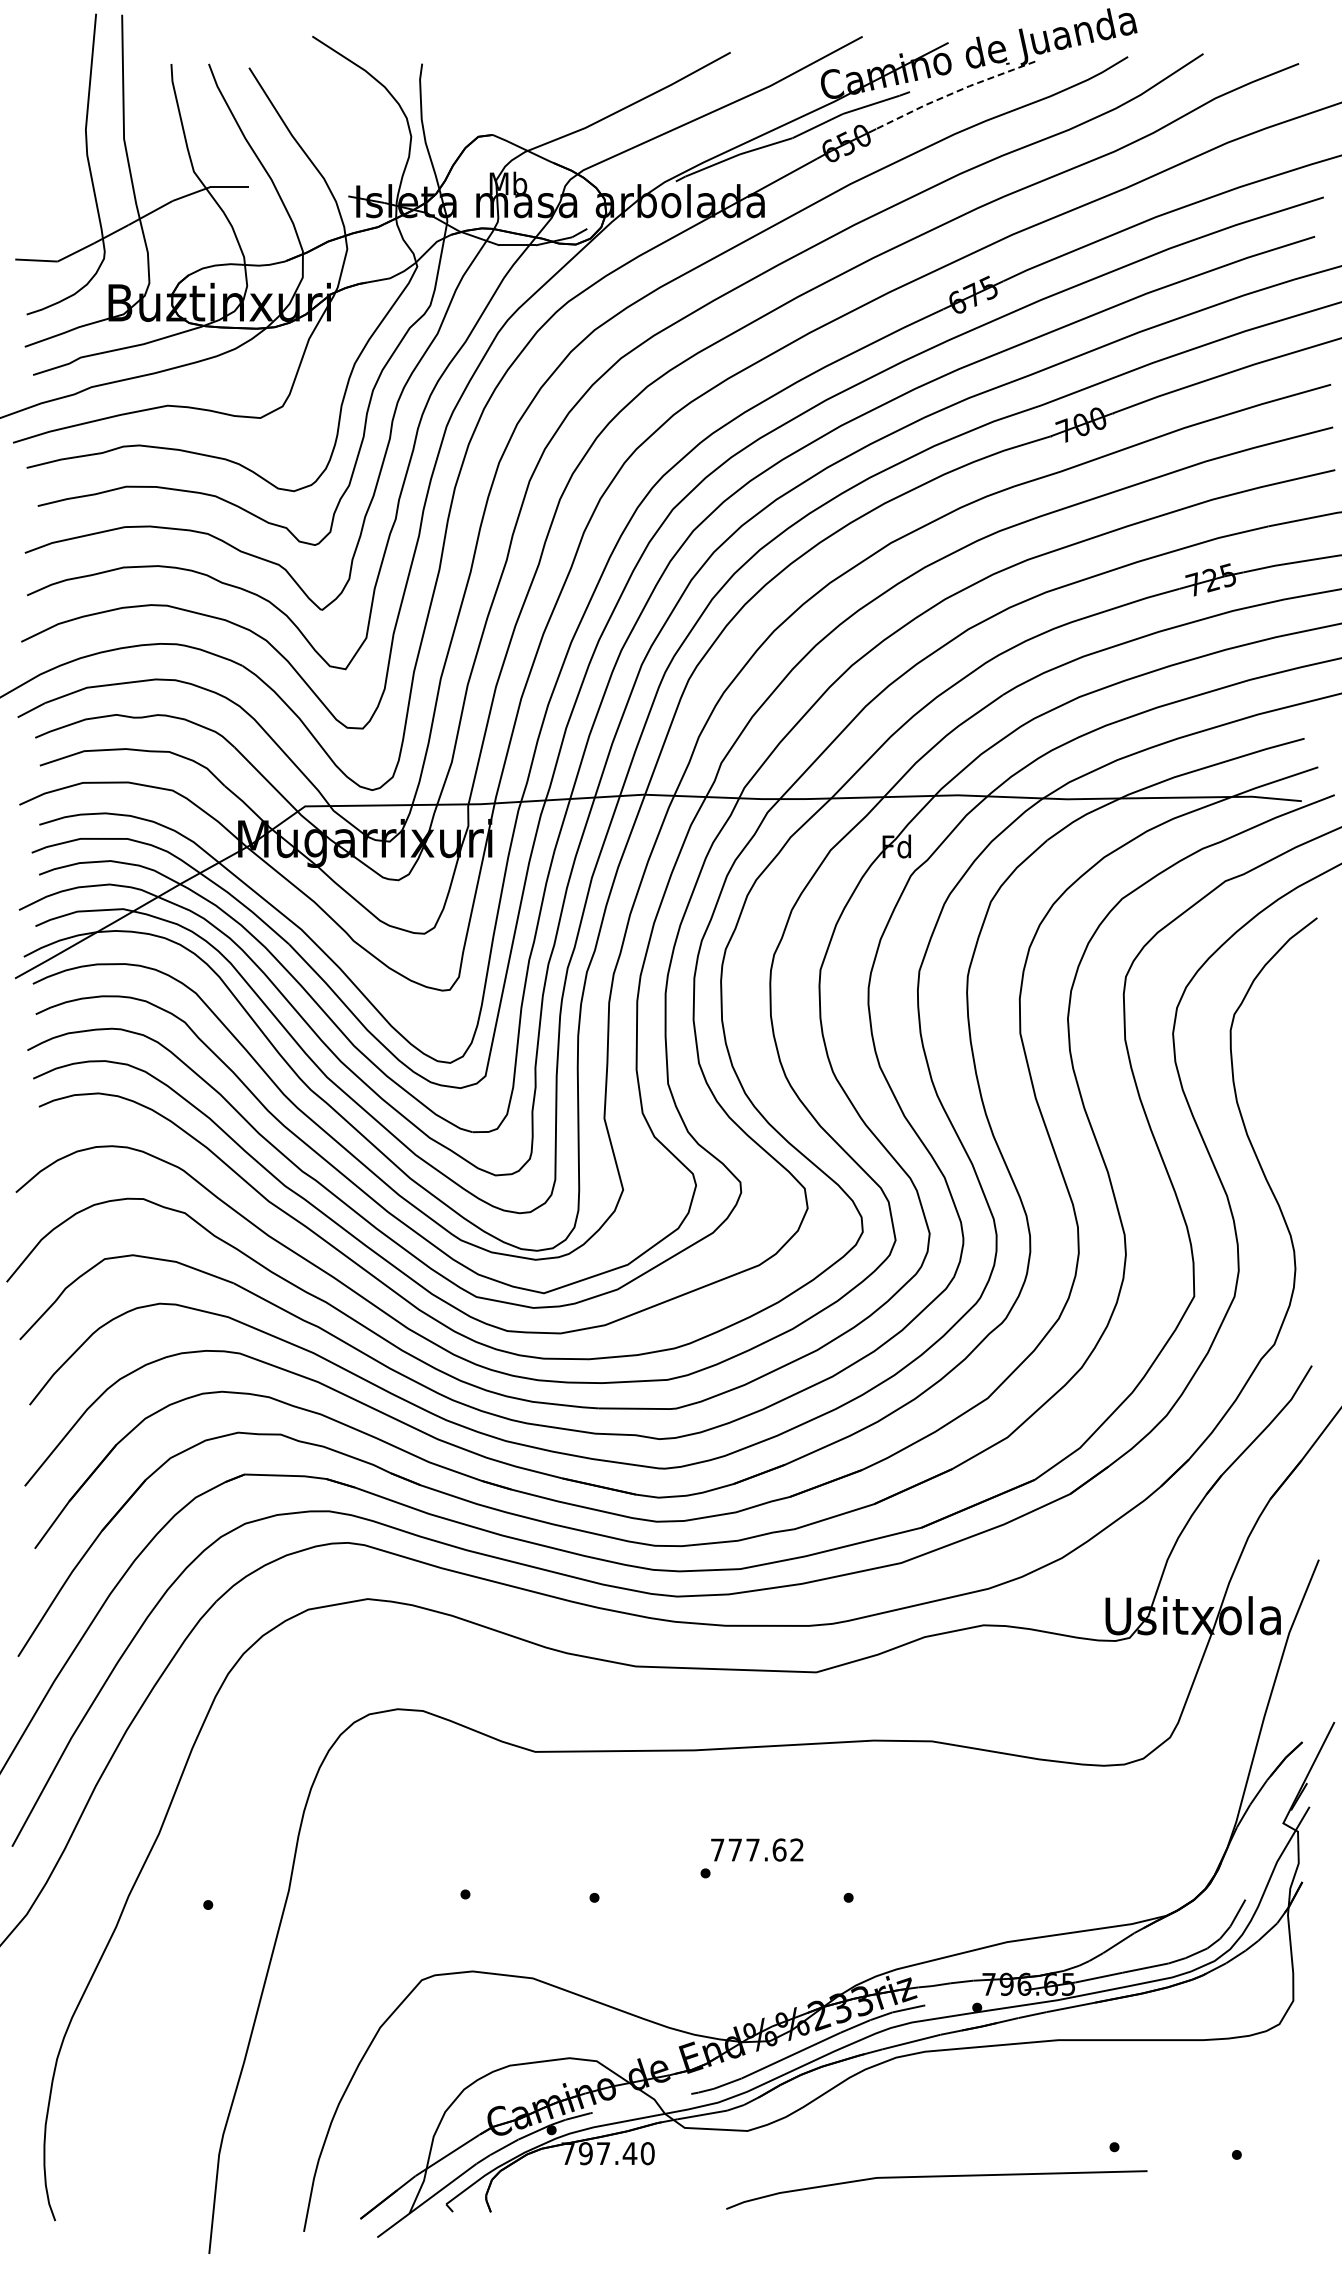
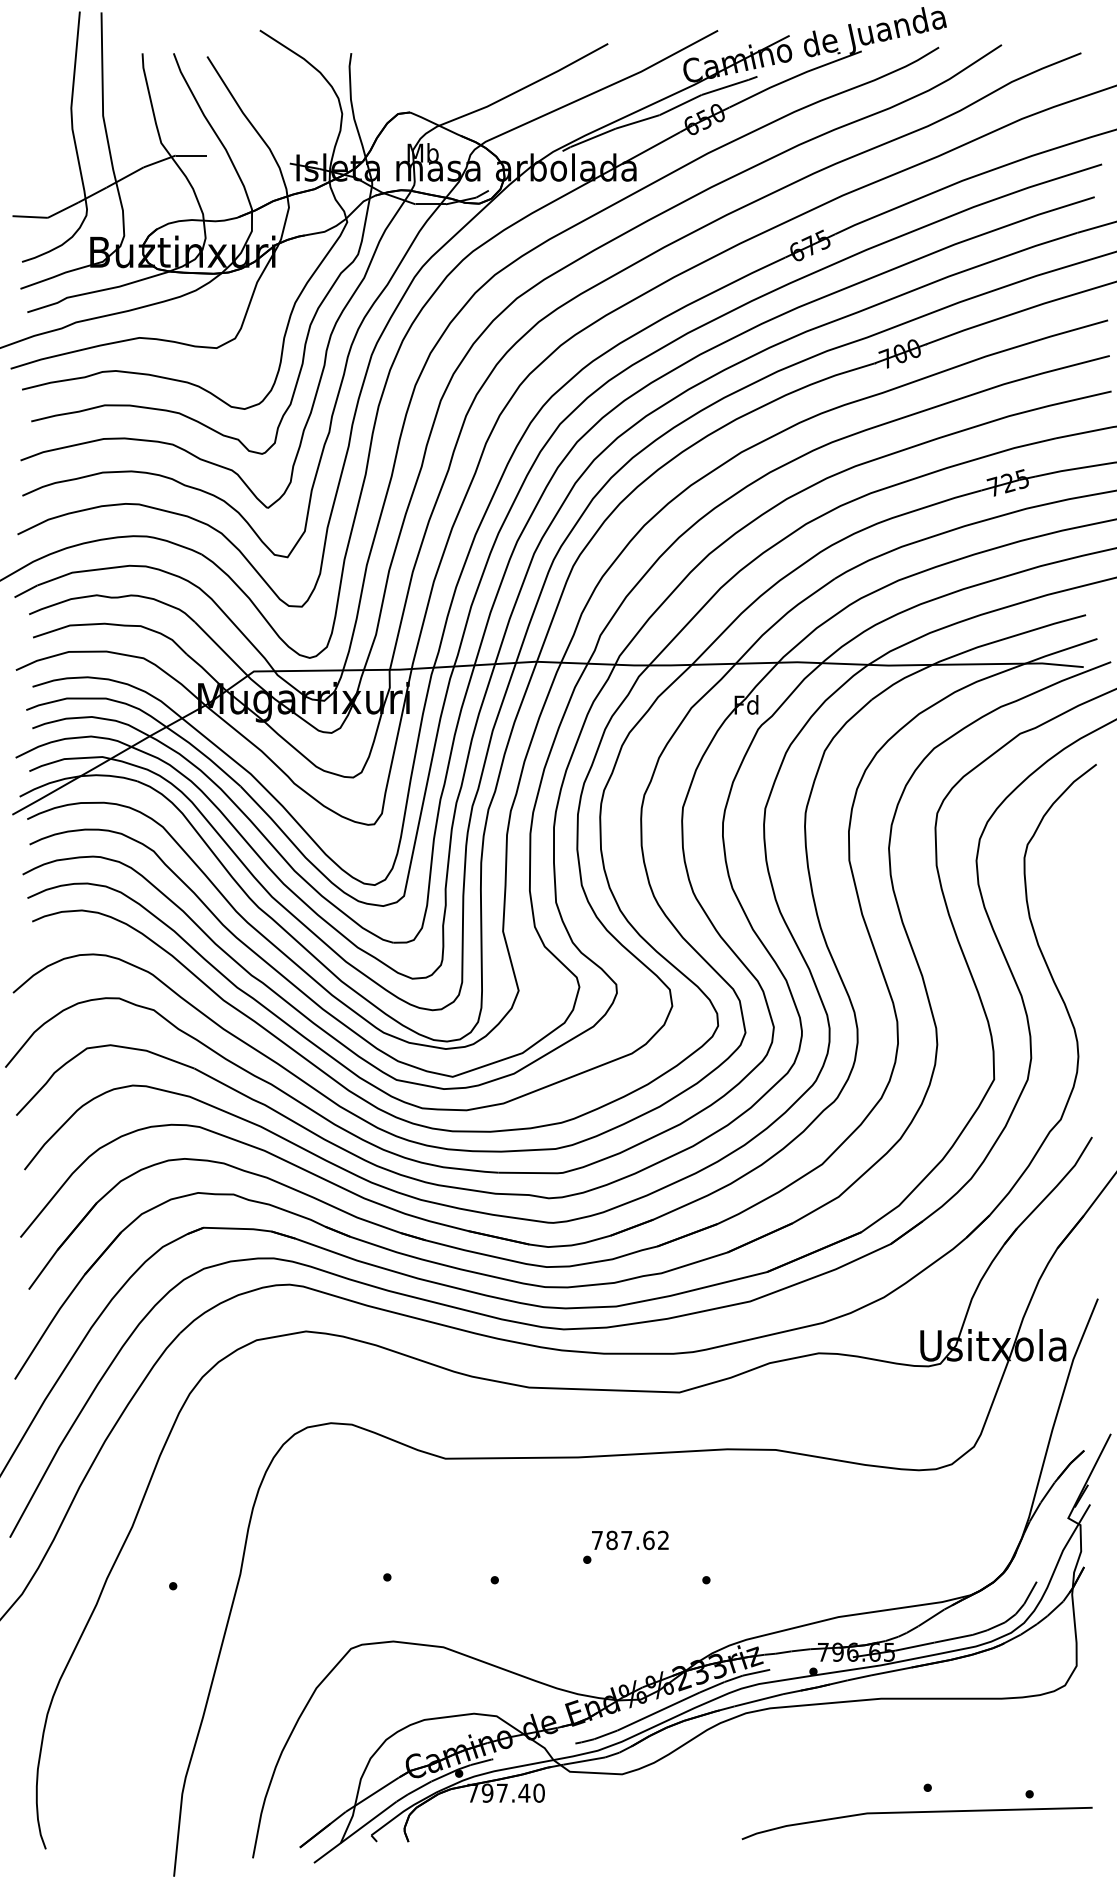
line: (954, 92) -> (794, 77), dashed -> solid
text: (735, 1849) -> (612, 1539), 777.62 -> 787.62
line: (936, 2177) -> (916, 1813), moved

